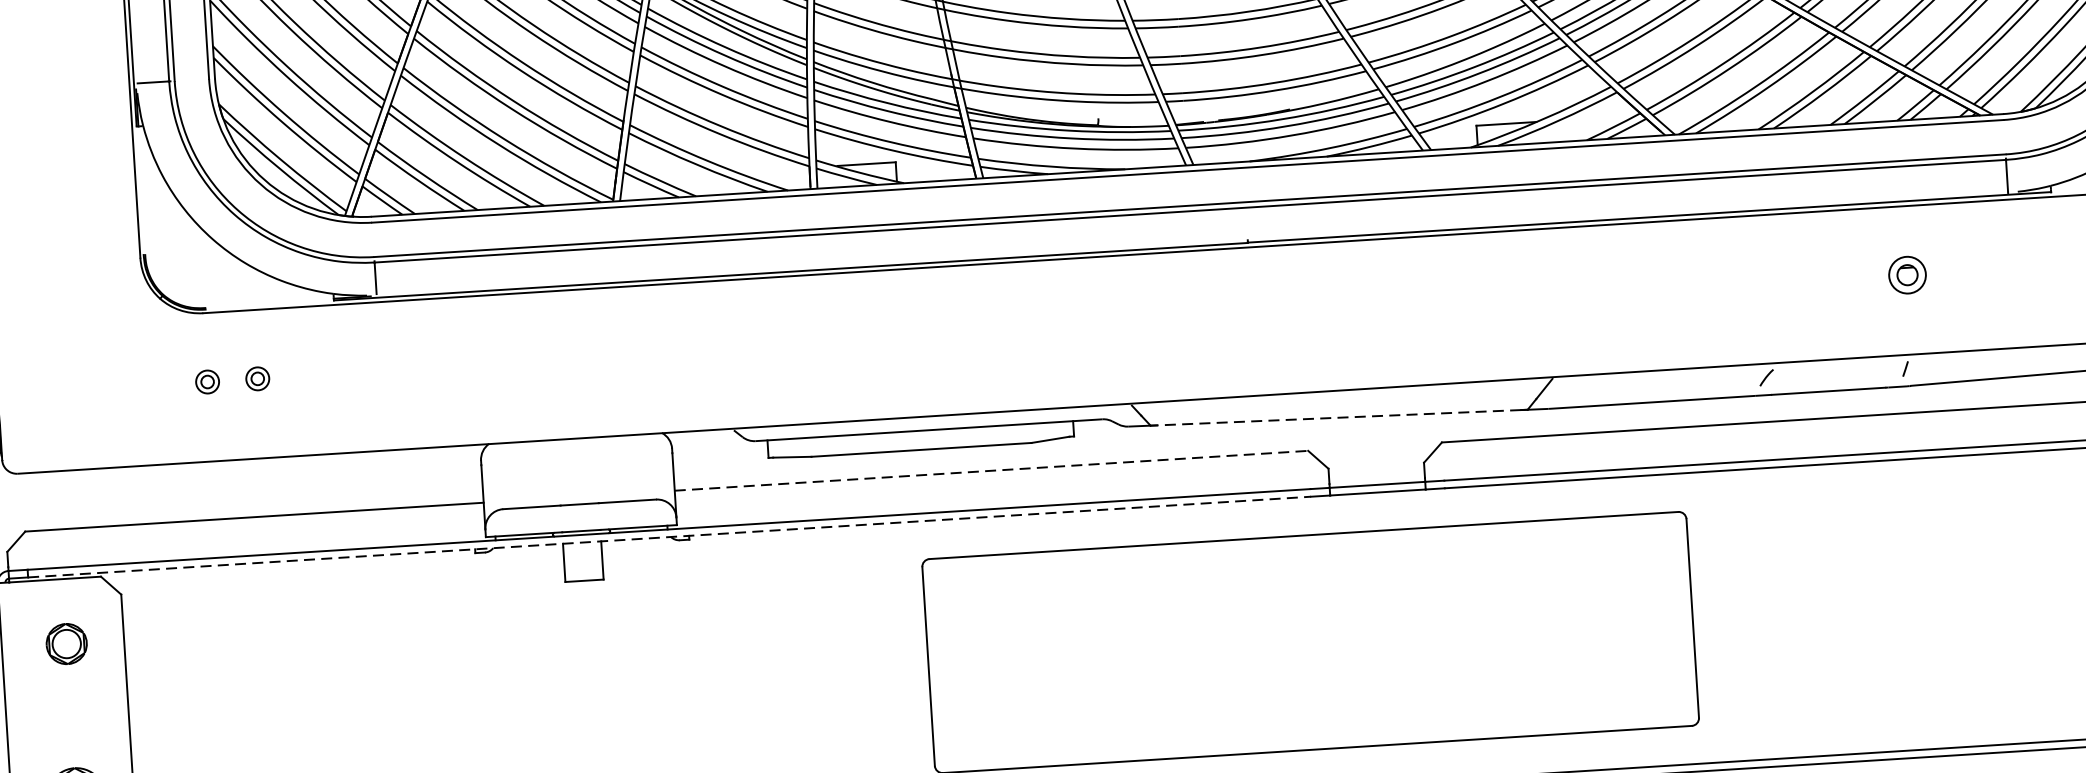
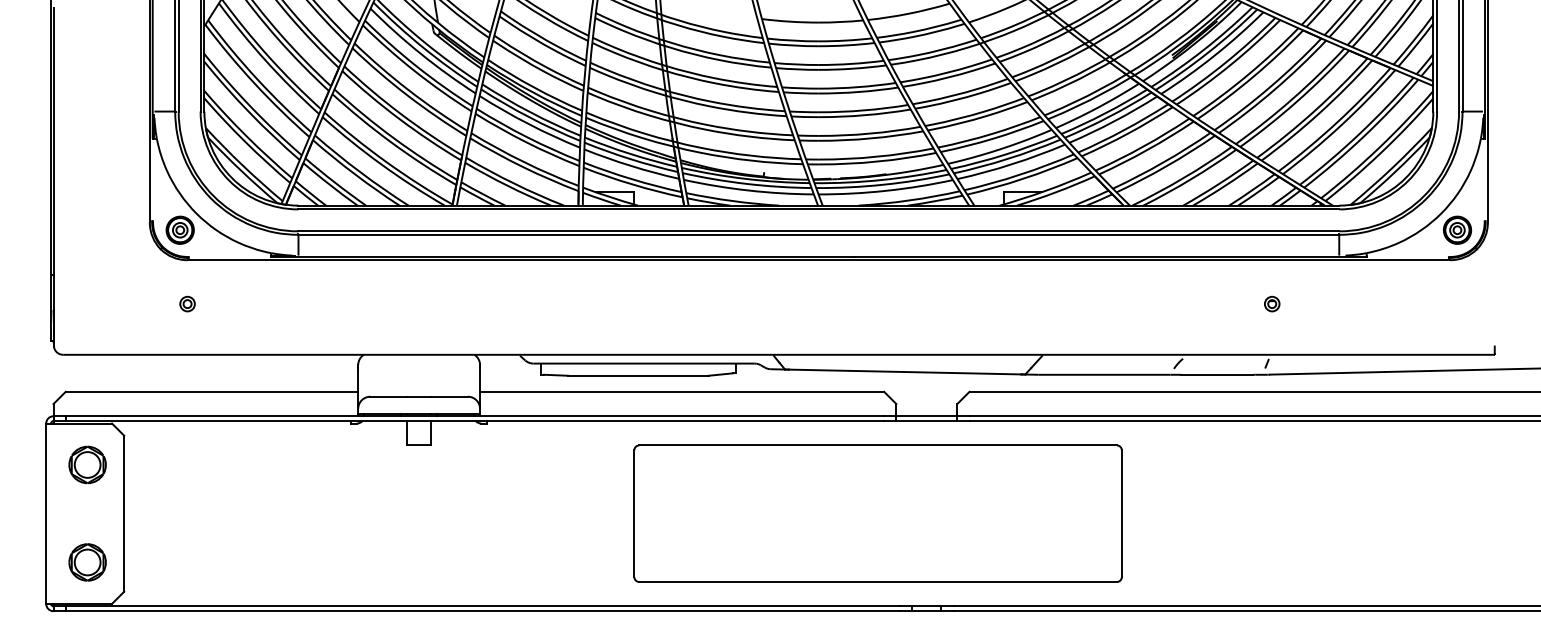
part: (187, 265) -> (179, 229), added
part: (1908, 274) -> (1272, 303), size x0.62
part: (257, 377) -> (219, 303), removed
line: (1338, 418) -> (904, 372), dashed -> solid
line: (992, 470) -> (682, 391), dashed -> solid
line: (670, 537) -> (475, 421), dashed -> solid
part: (66, 643) -> (87, 464), size x1.43

